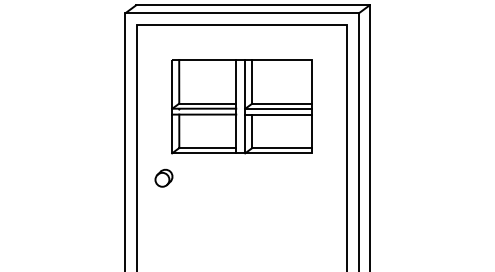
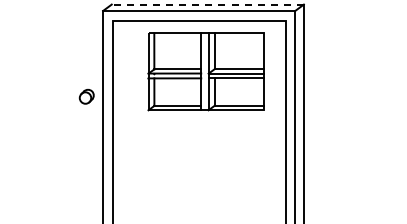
line: (252, 5) -> (207, 4), solid -> dashed
part: (241, 106) -> (205, 71), moved
part: (163, 177) -> (86, 96), moved

